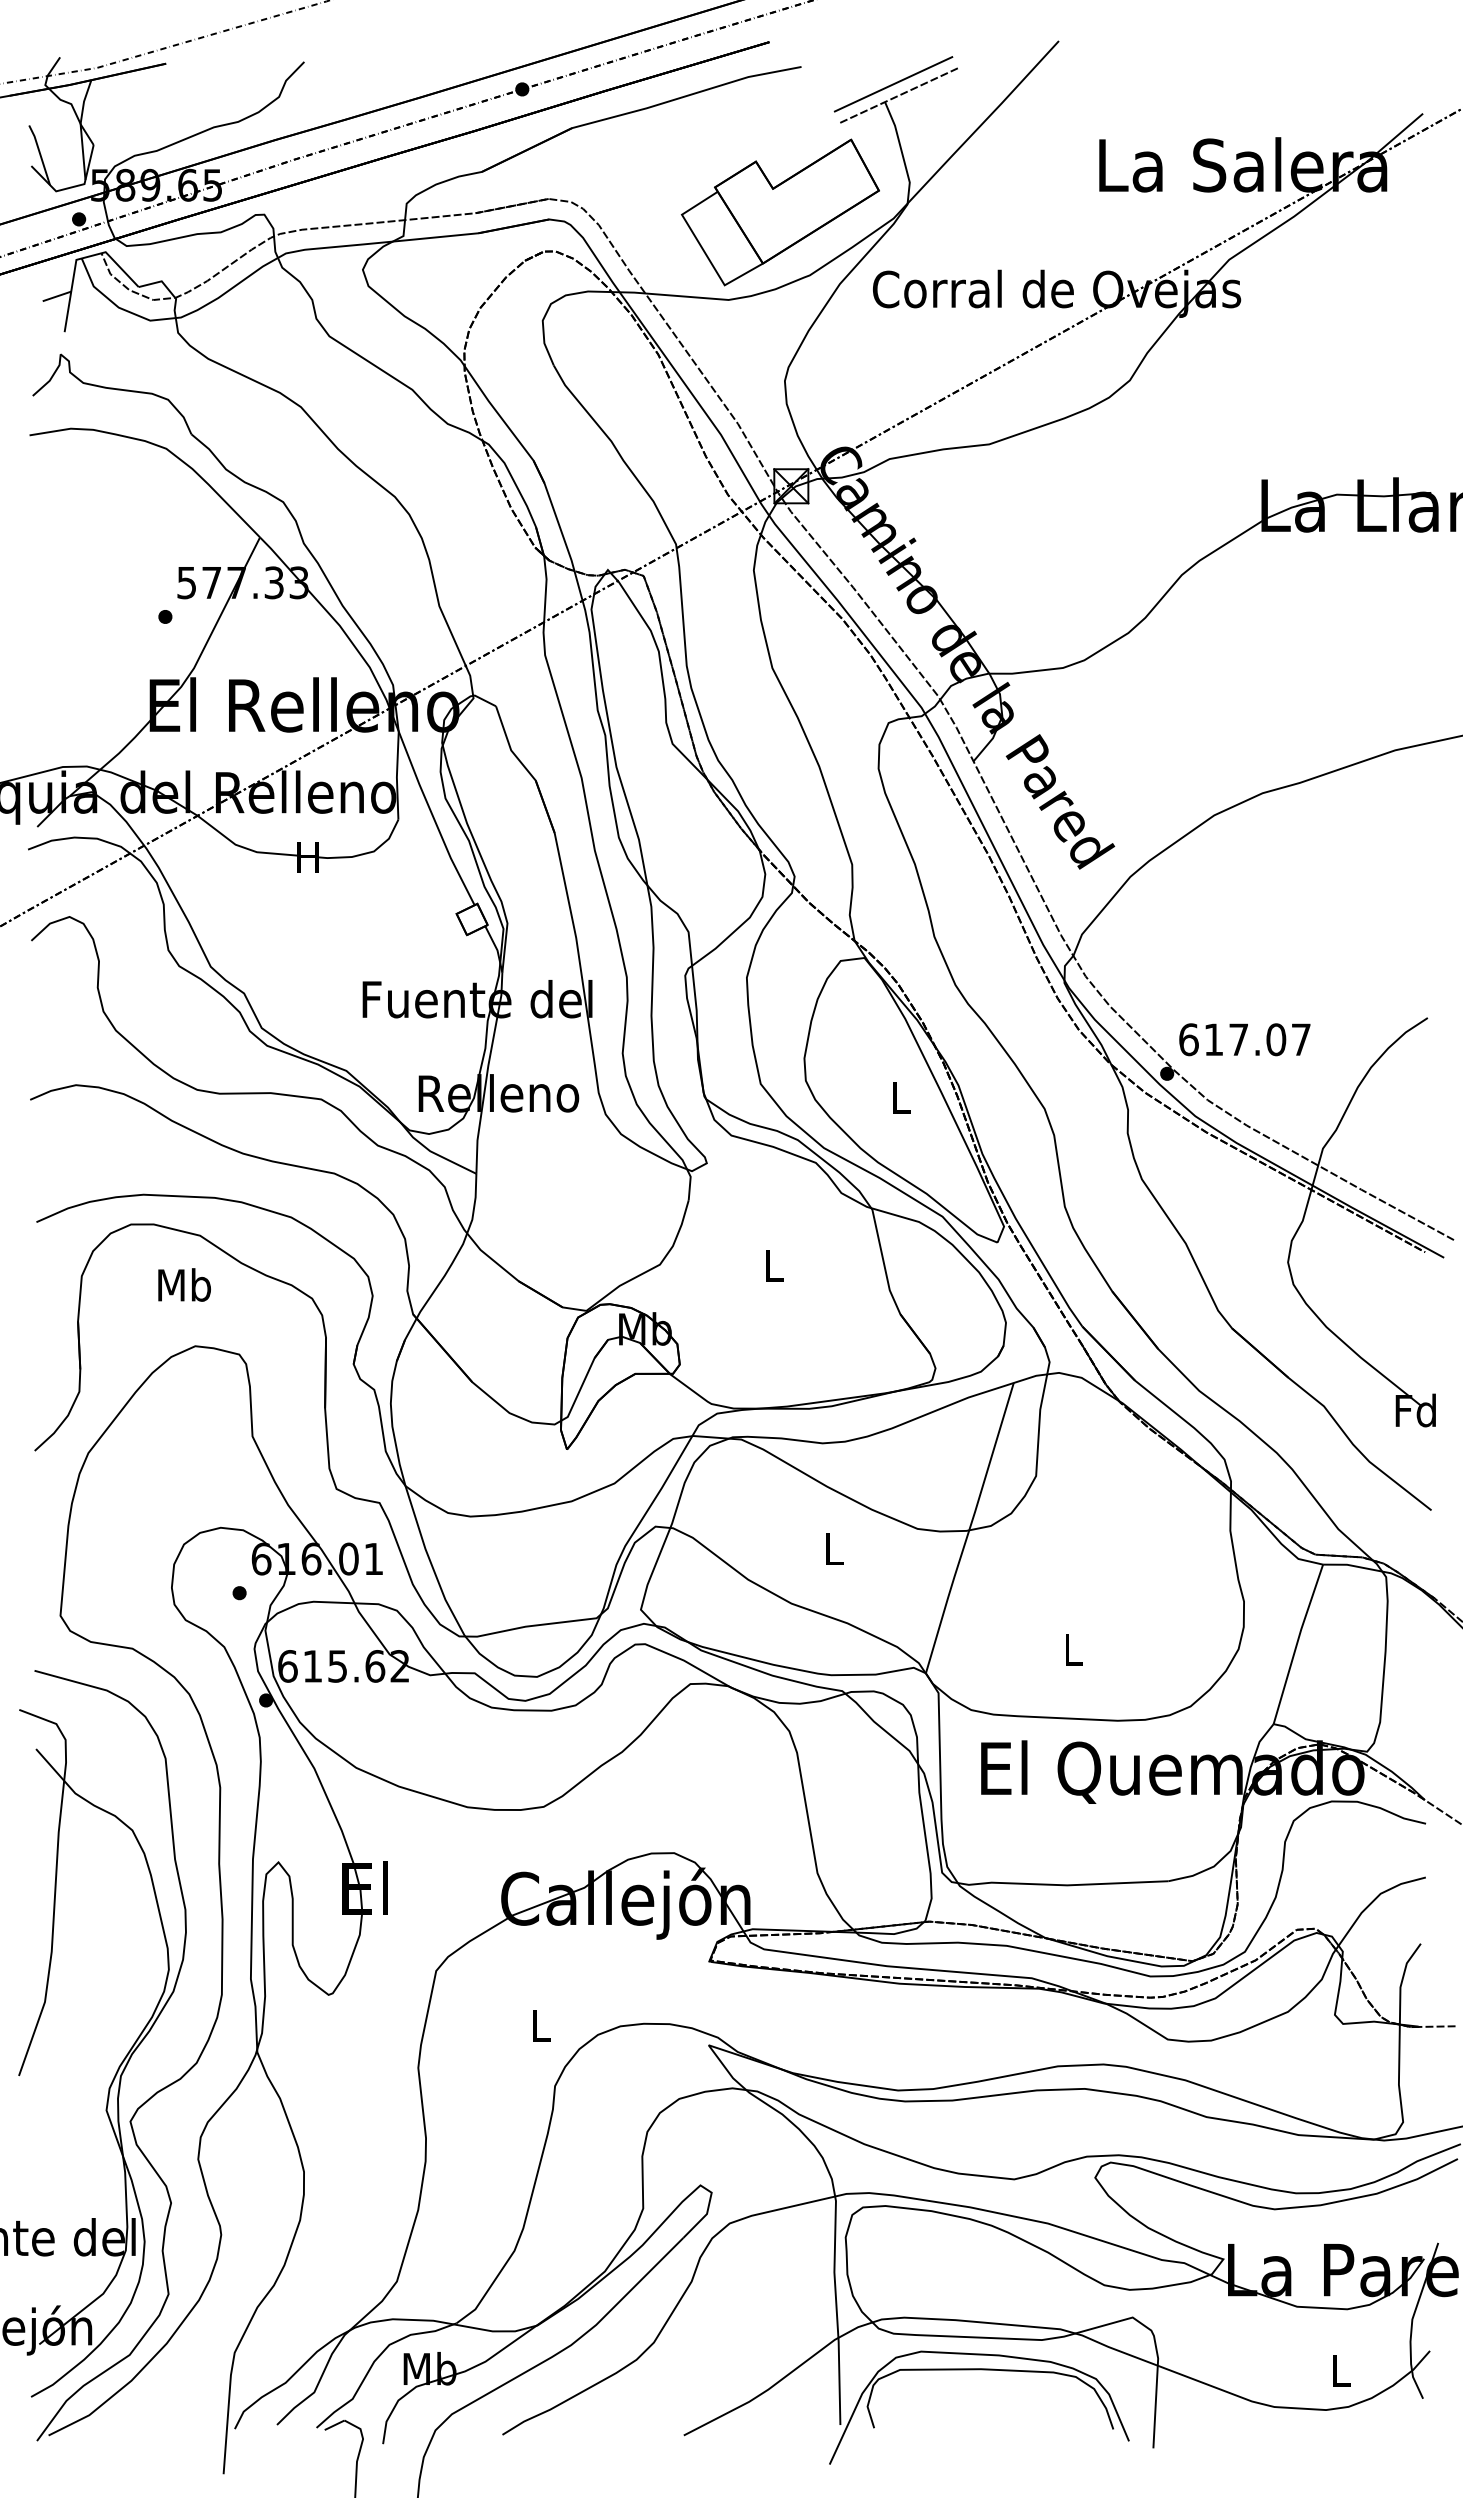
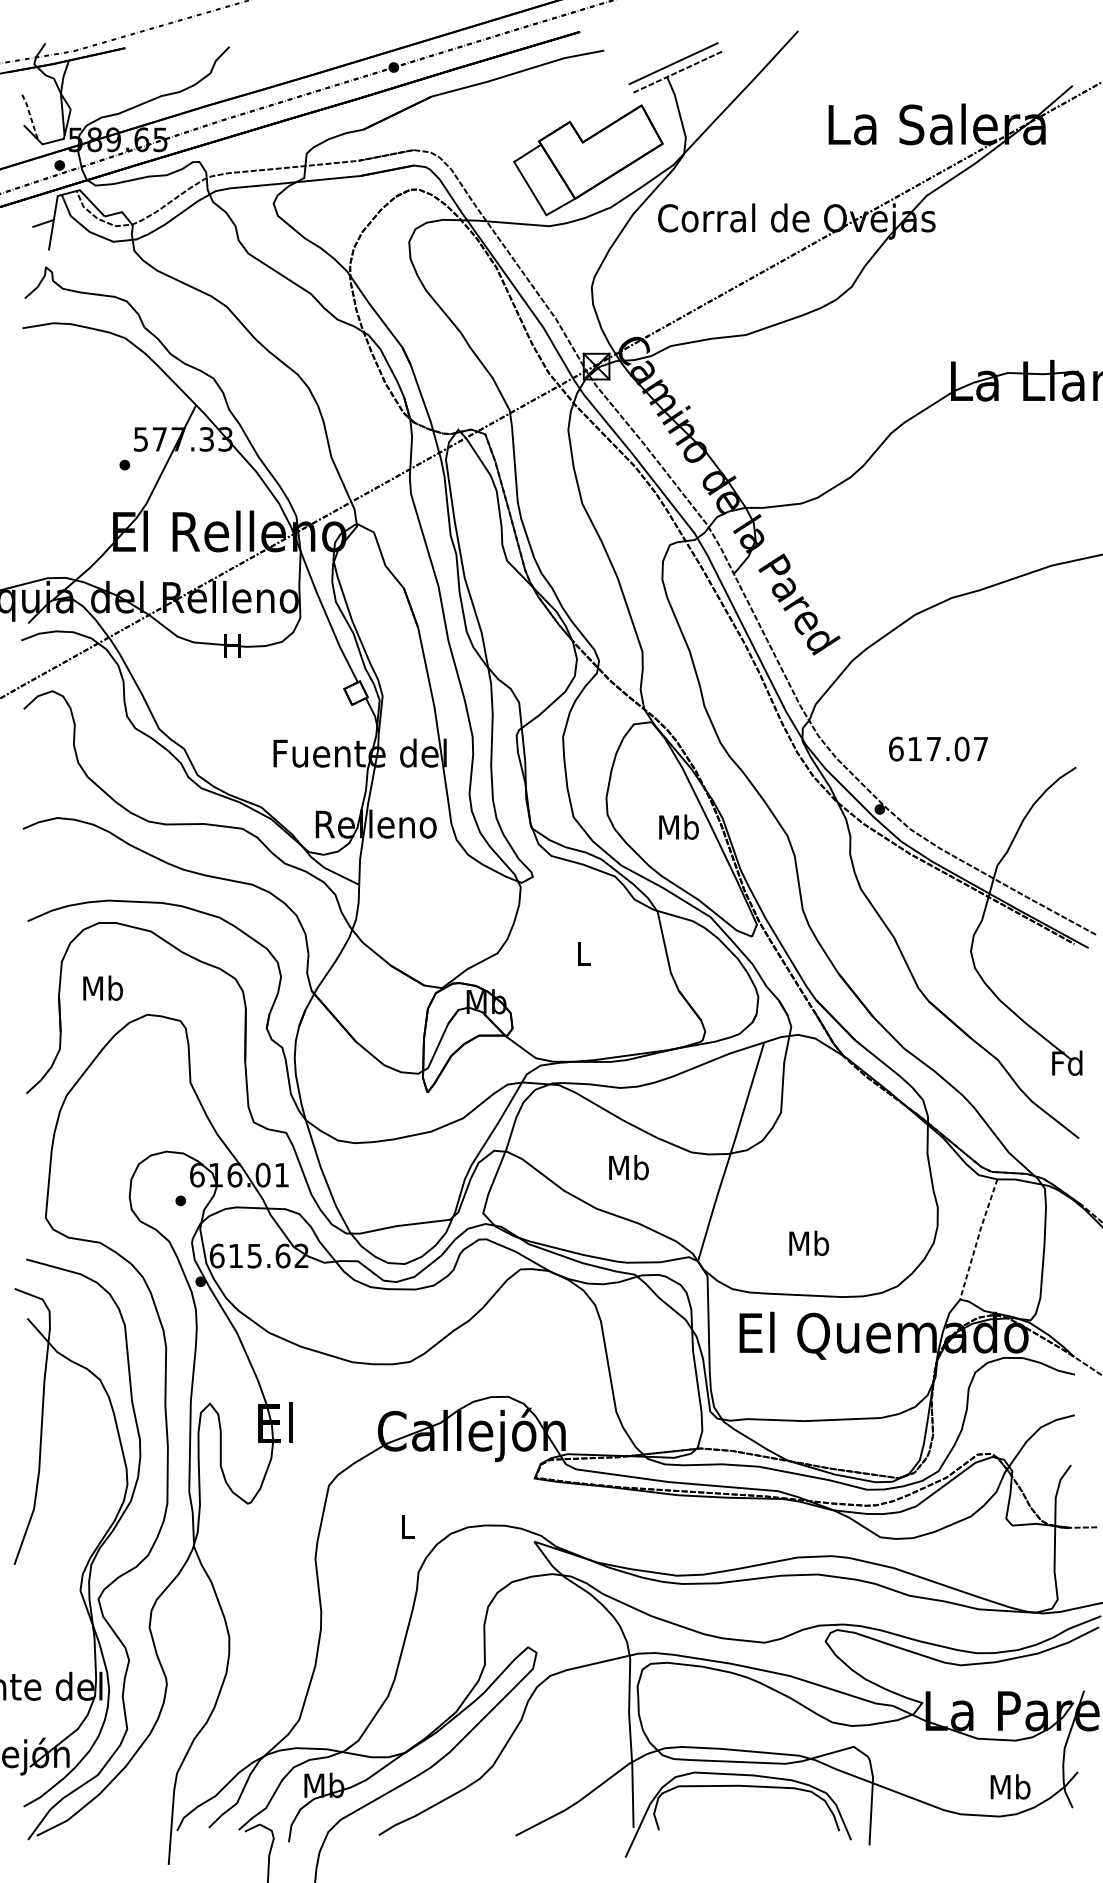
line: (40, 155) -> (30, 117), solid -> dashed
text: (1244, 1039) -> (938, 748), moved
text: (900, 1097) -> (678, 827), L -> Mb
text: (184, 1284) -> (103, 987), moved
text: (834, 1548) -> (629, 1167), L -> Mb
line: (1297, 1643) -> (978, 1238), solid -> dashed
text: (1073, 1649) -> (809, 1243), L -> Mb
text: (1340, 2370) -> (1010, 1786), L -> Mb

